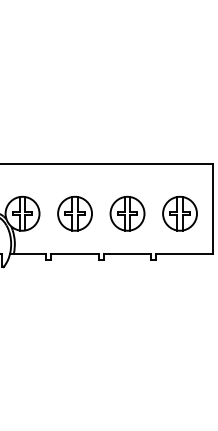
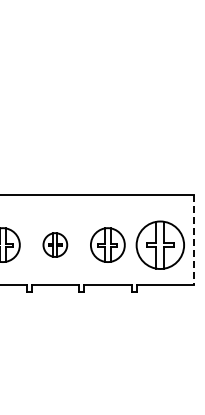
line: (213, 208) -> (193, 239), solid -> dashed
part: (74, 213) -> (54, 244), size x0.7
part: (179, 213) -> (159, 244), size x1.4

